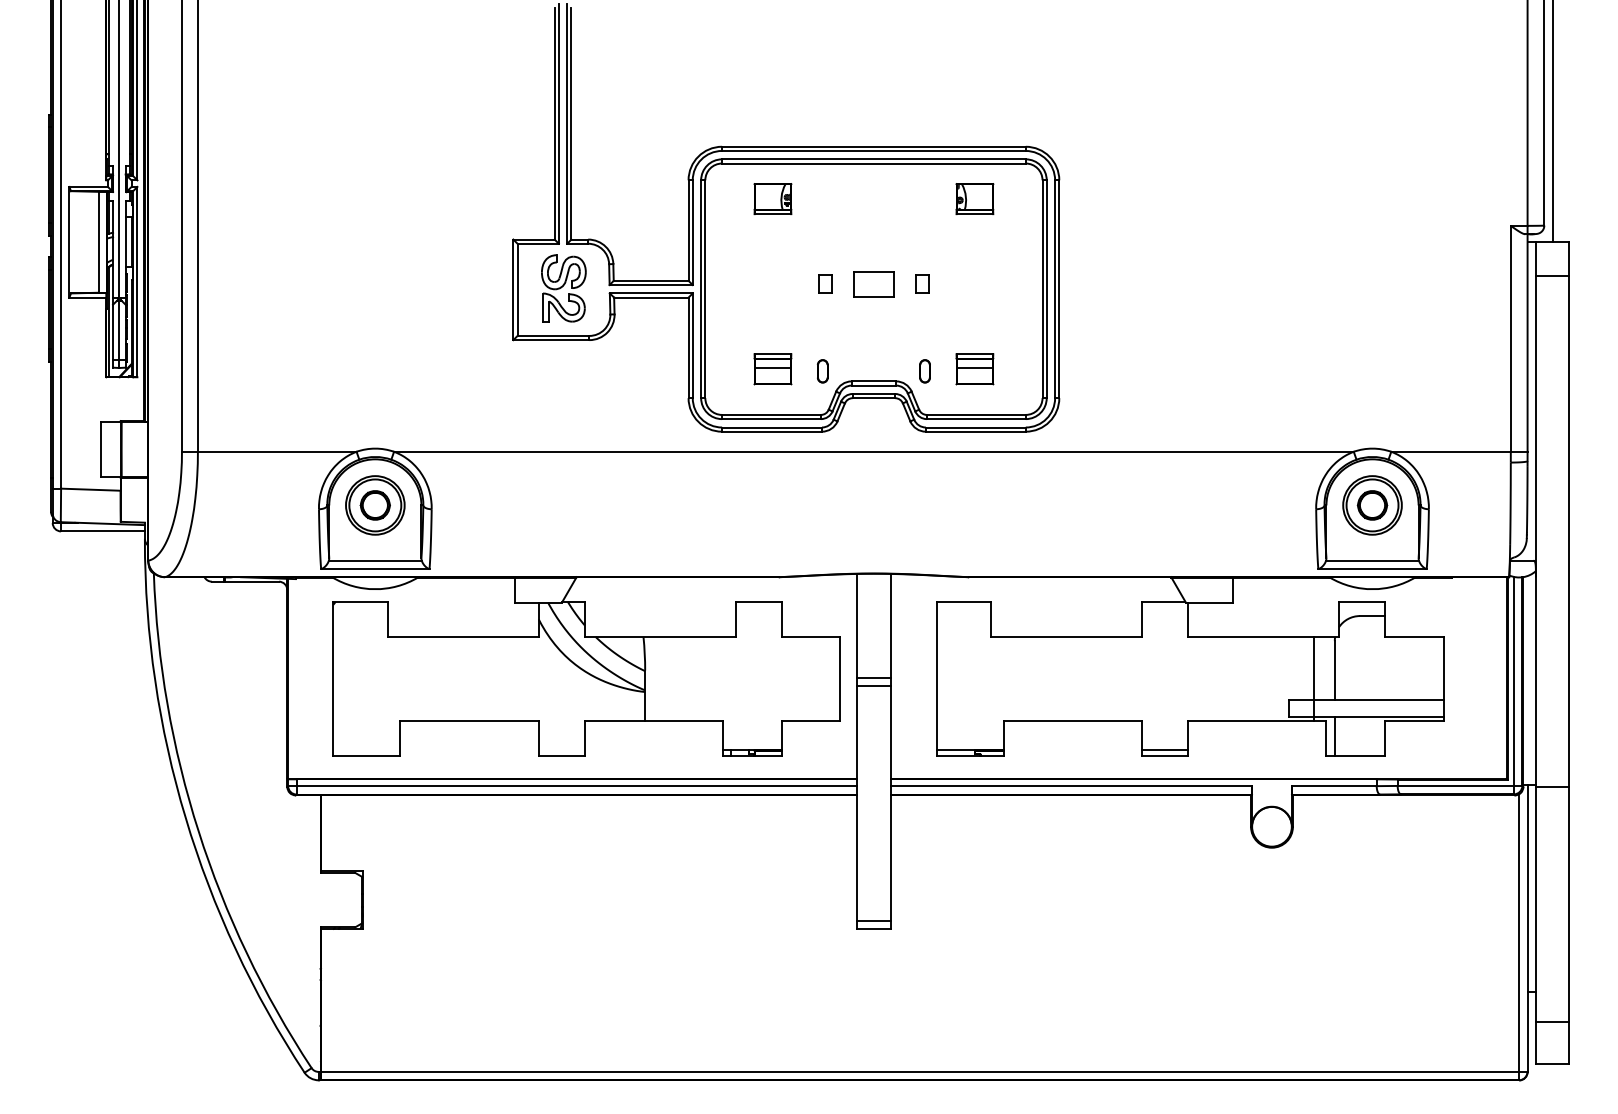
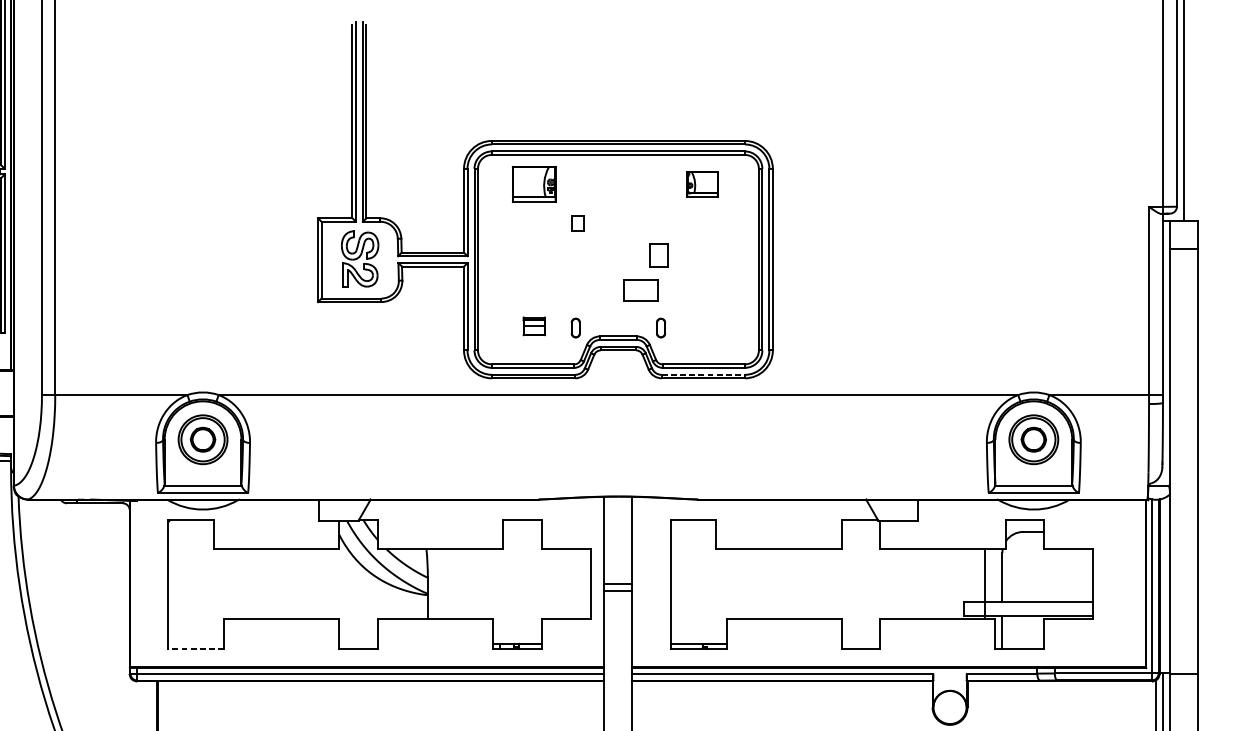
part: (772, 199) -> (533, 184), size x1.4
part: (825, 283) -> (578, 223), moved
part: (922, 283) -> (658, 254), size x1.6
part: (873, 284) -> (640, 290), moved
part: (772, 369) -> (533, 326), size x0.7
part: (974, 369) -> (702, 326), removed
line: (975, 427) -> (703, 374), solid -> dashed
line: (1165, 750) -> (861, 643), removed
line: (366, 755) -> (195, 648), solid -> dashed

